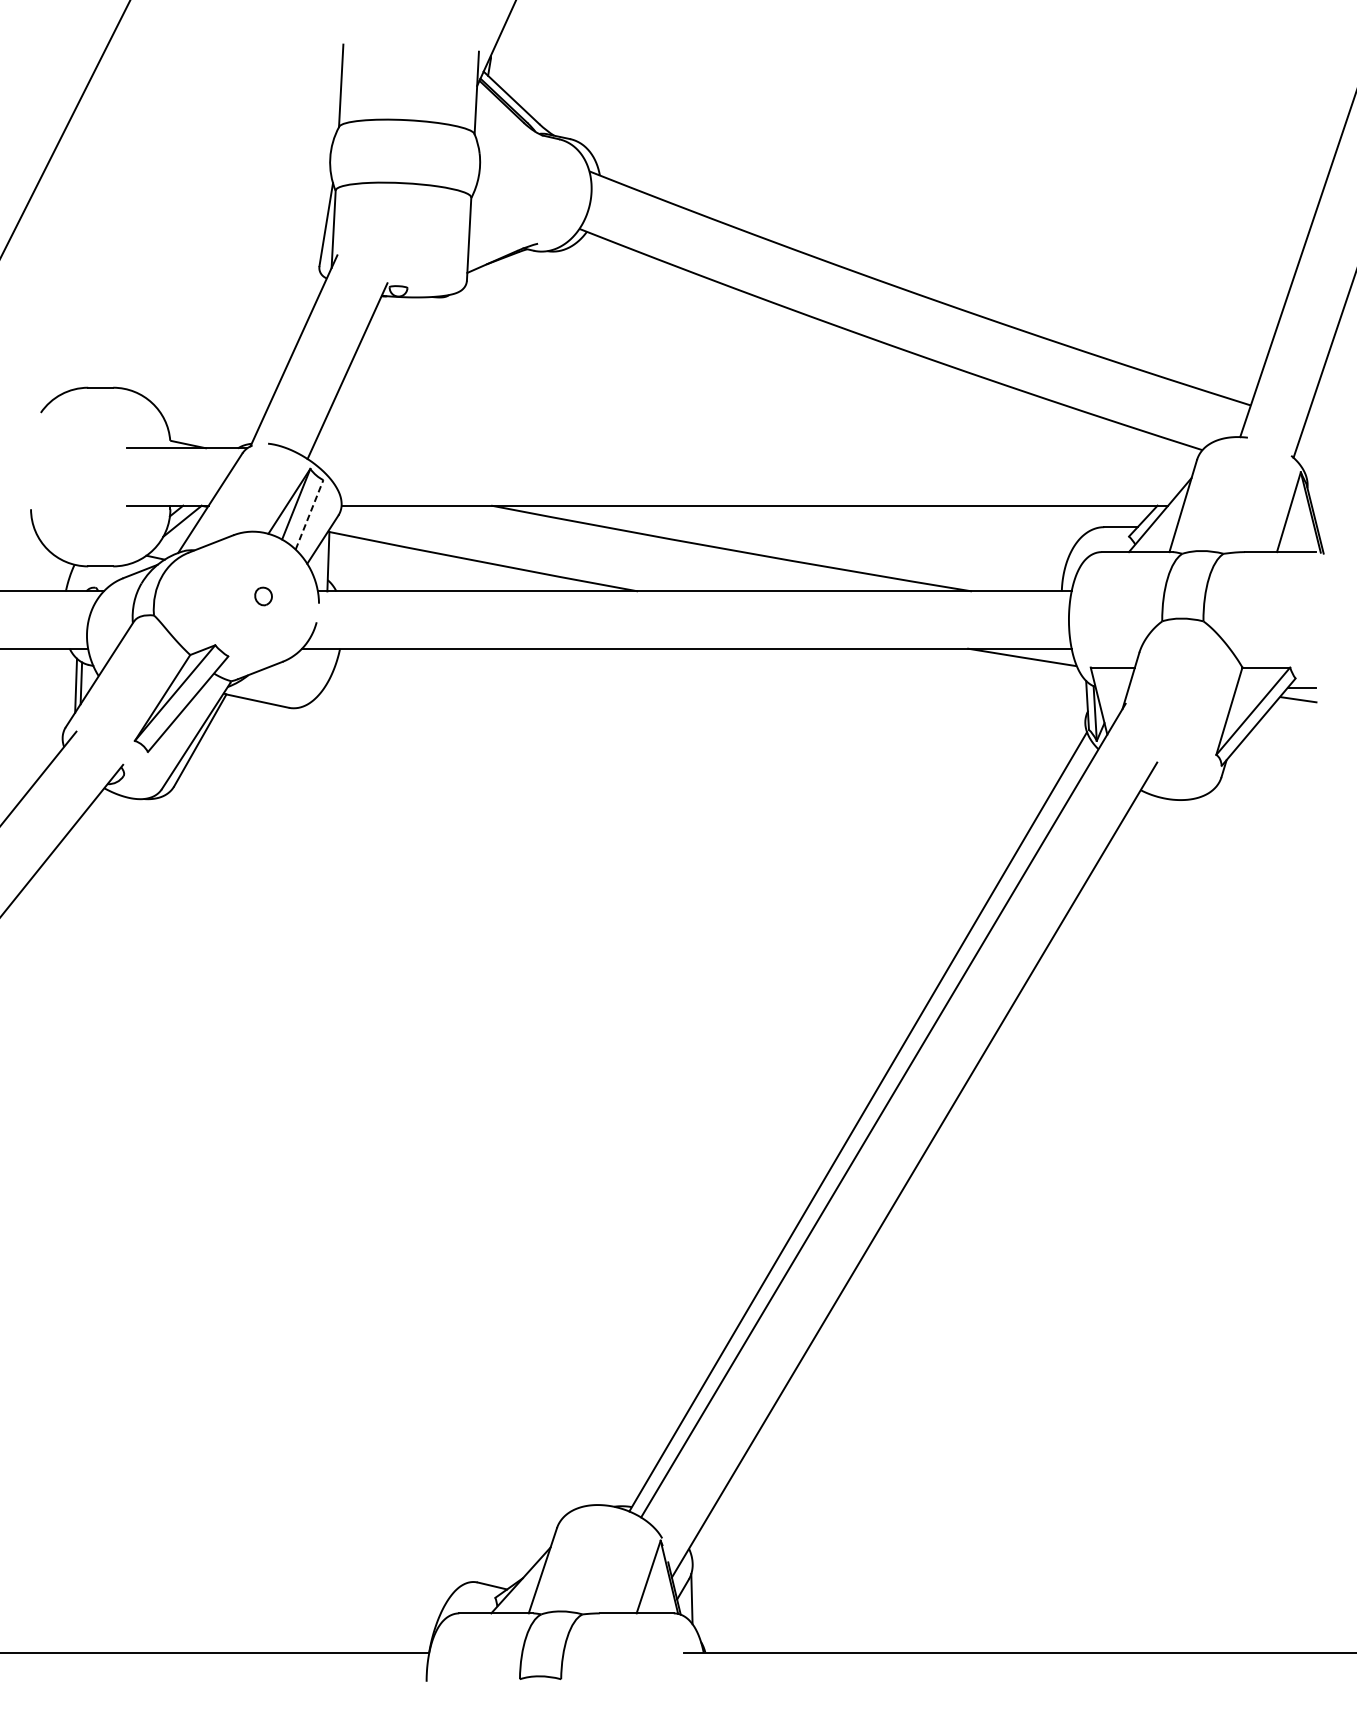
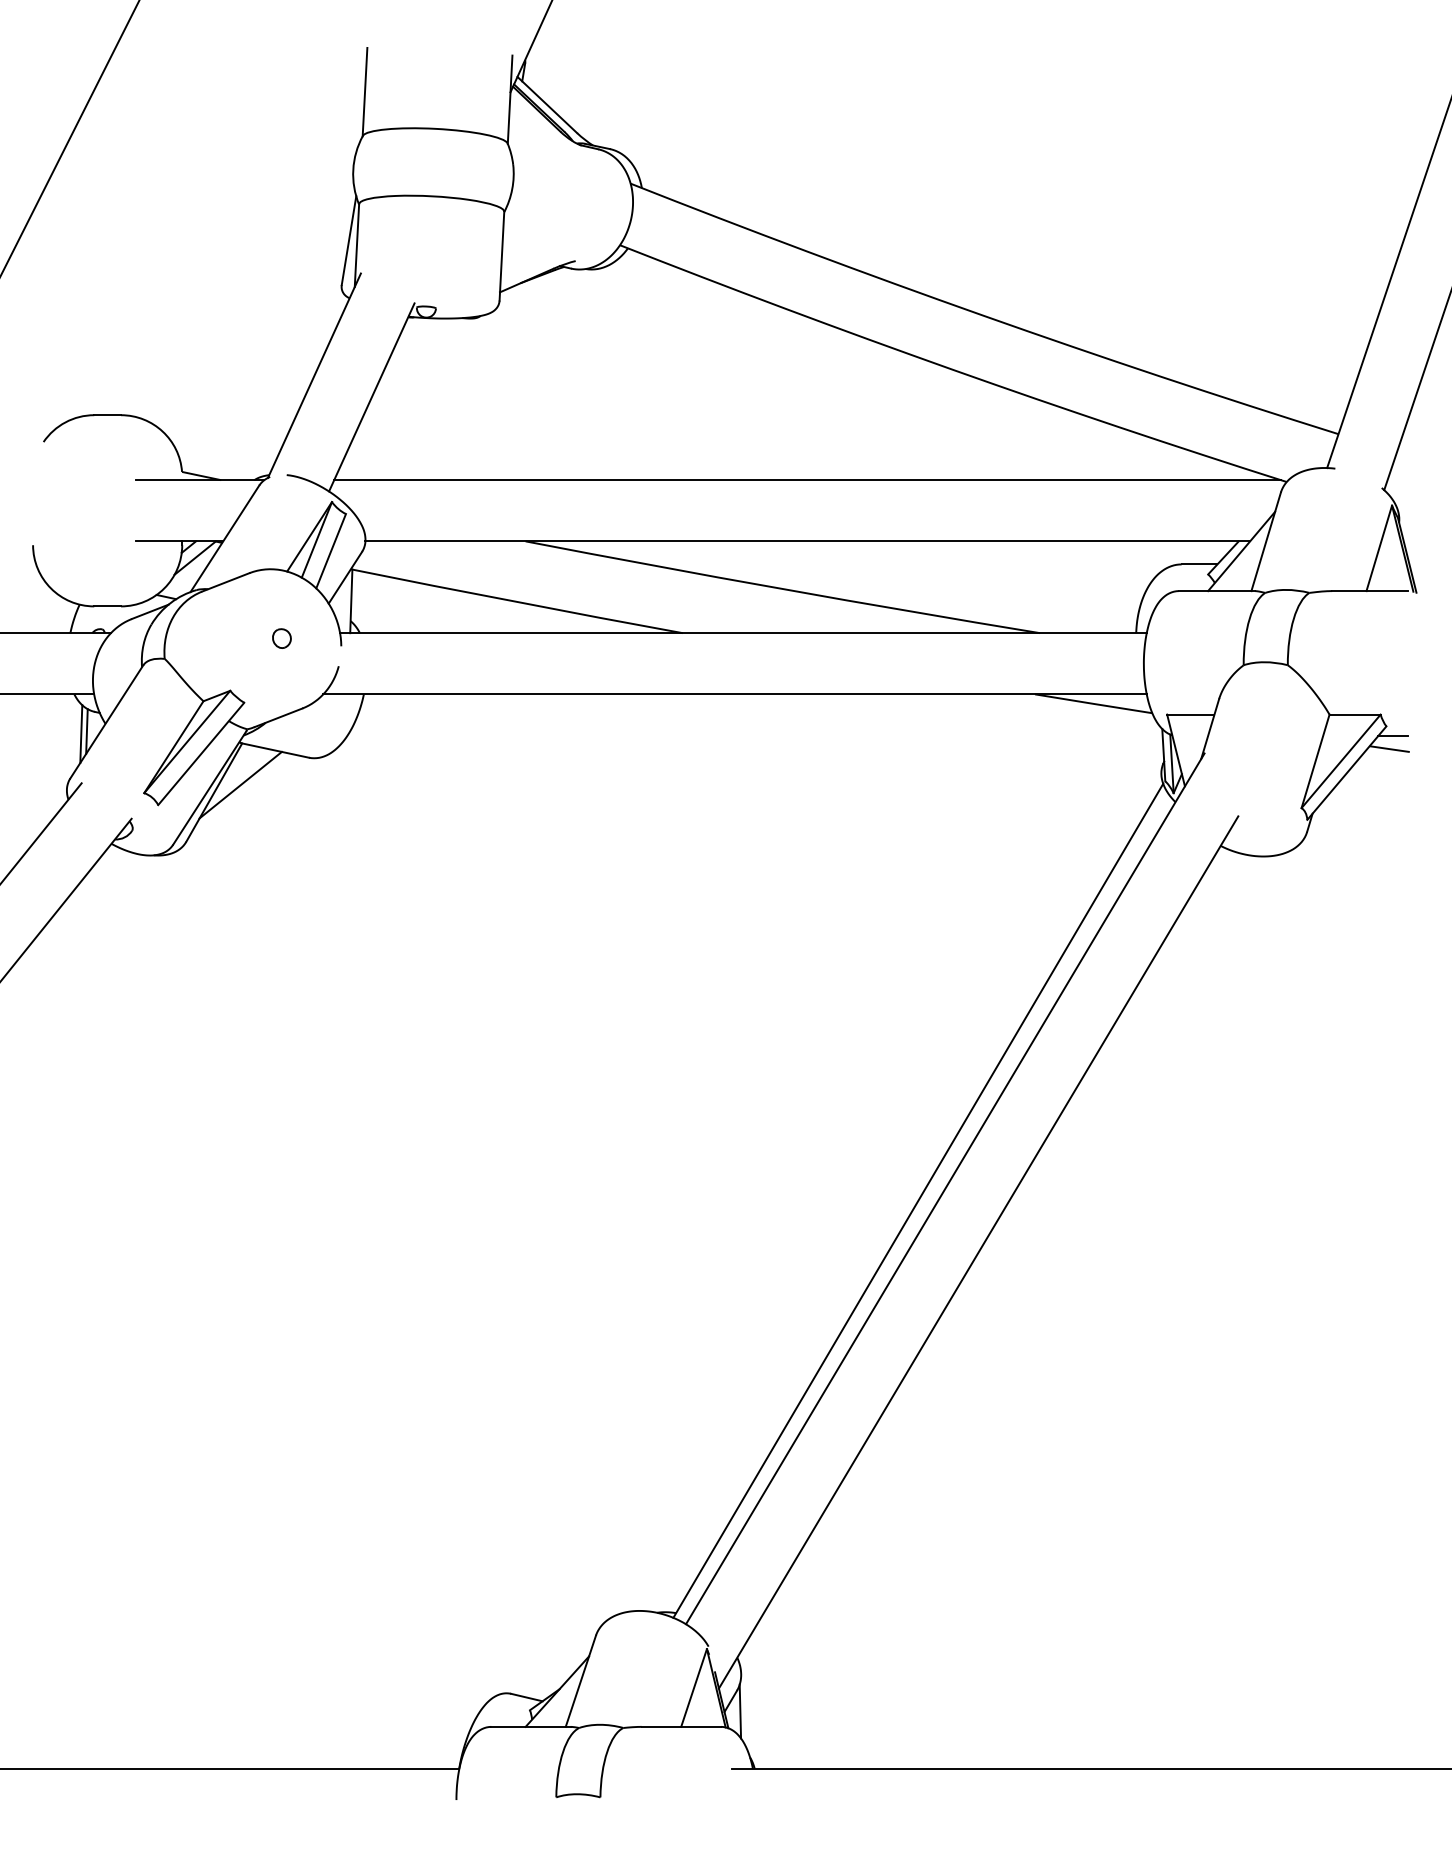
line: (754, 448) -> (807, 480), added
line: (309, 514) -> (331, 550), dashed -> solid
line: (224, 732) -> (240, 784), added

